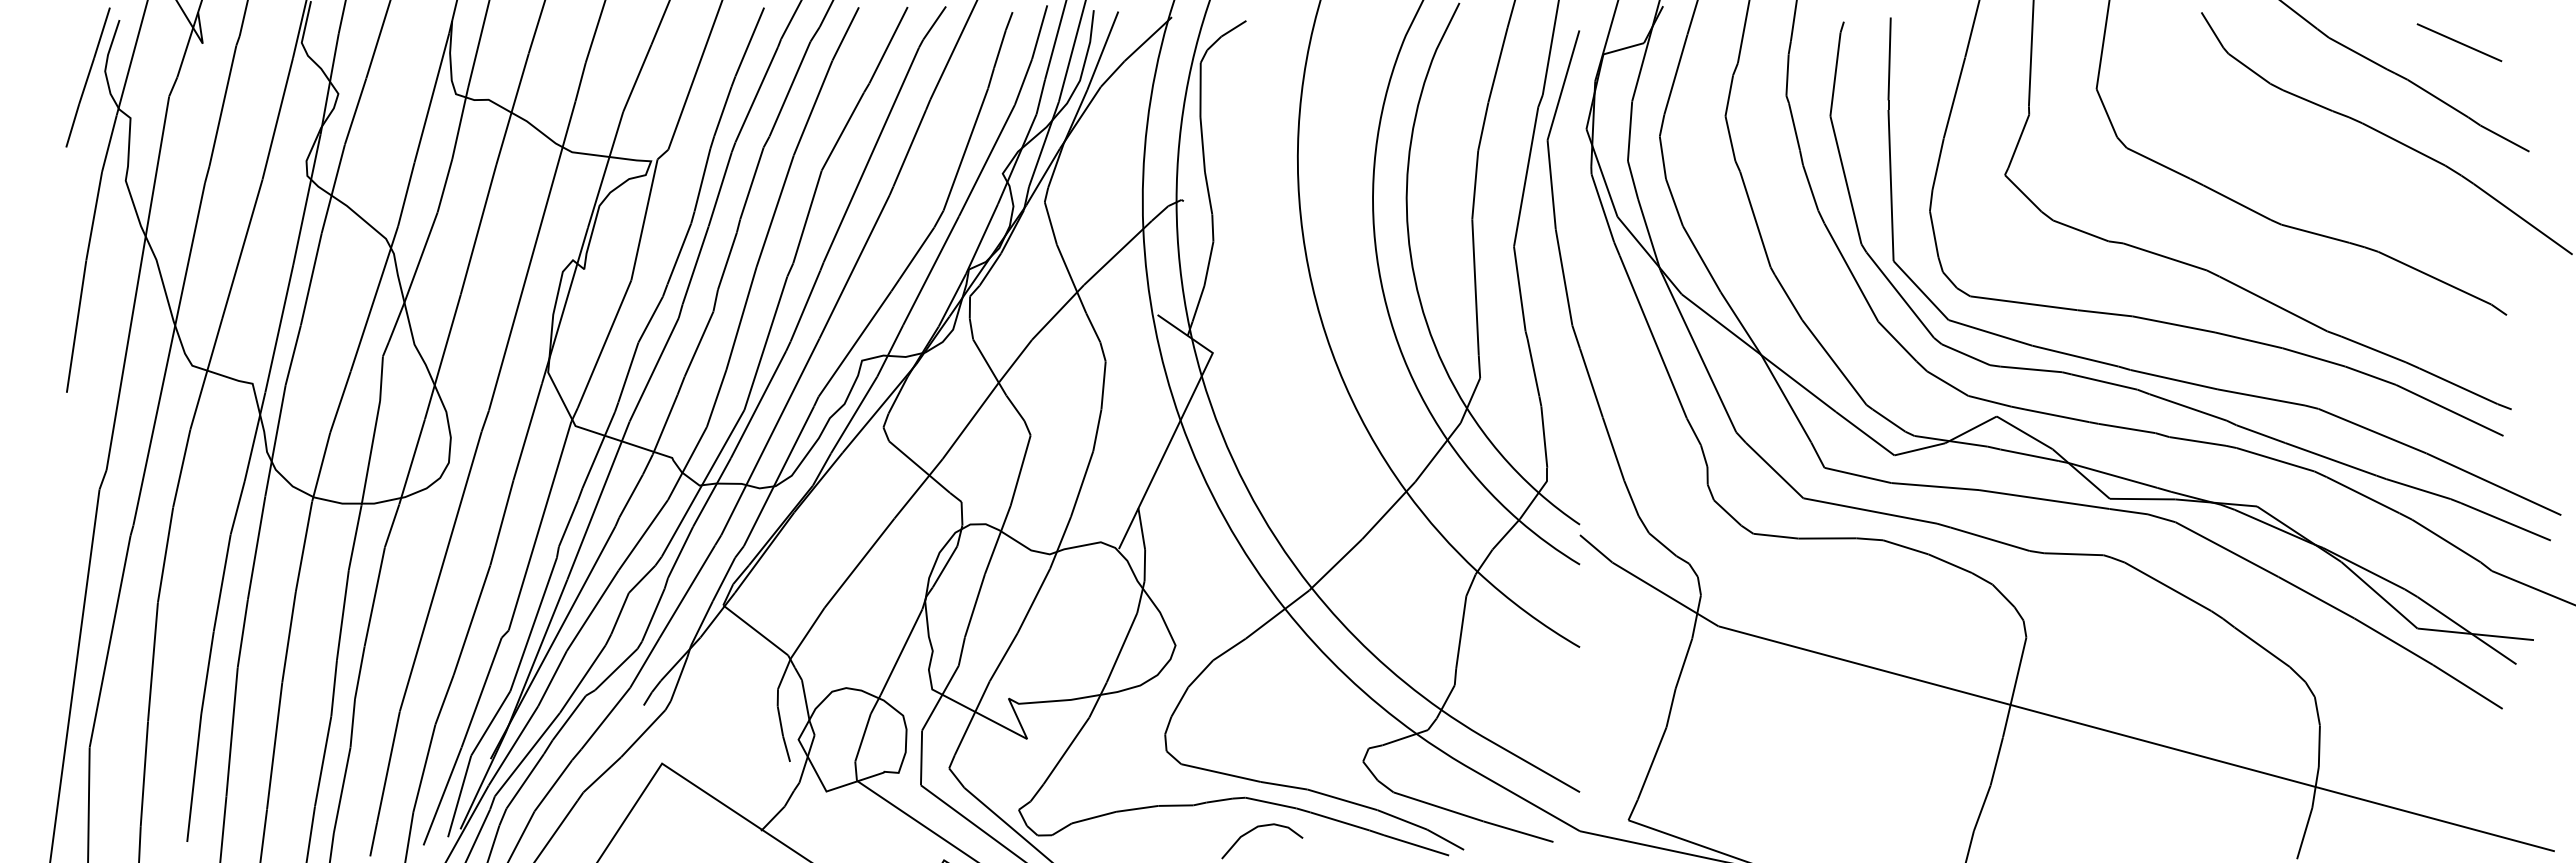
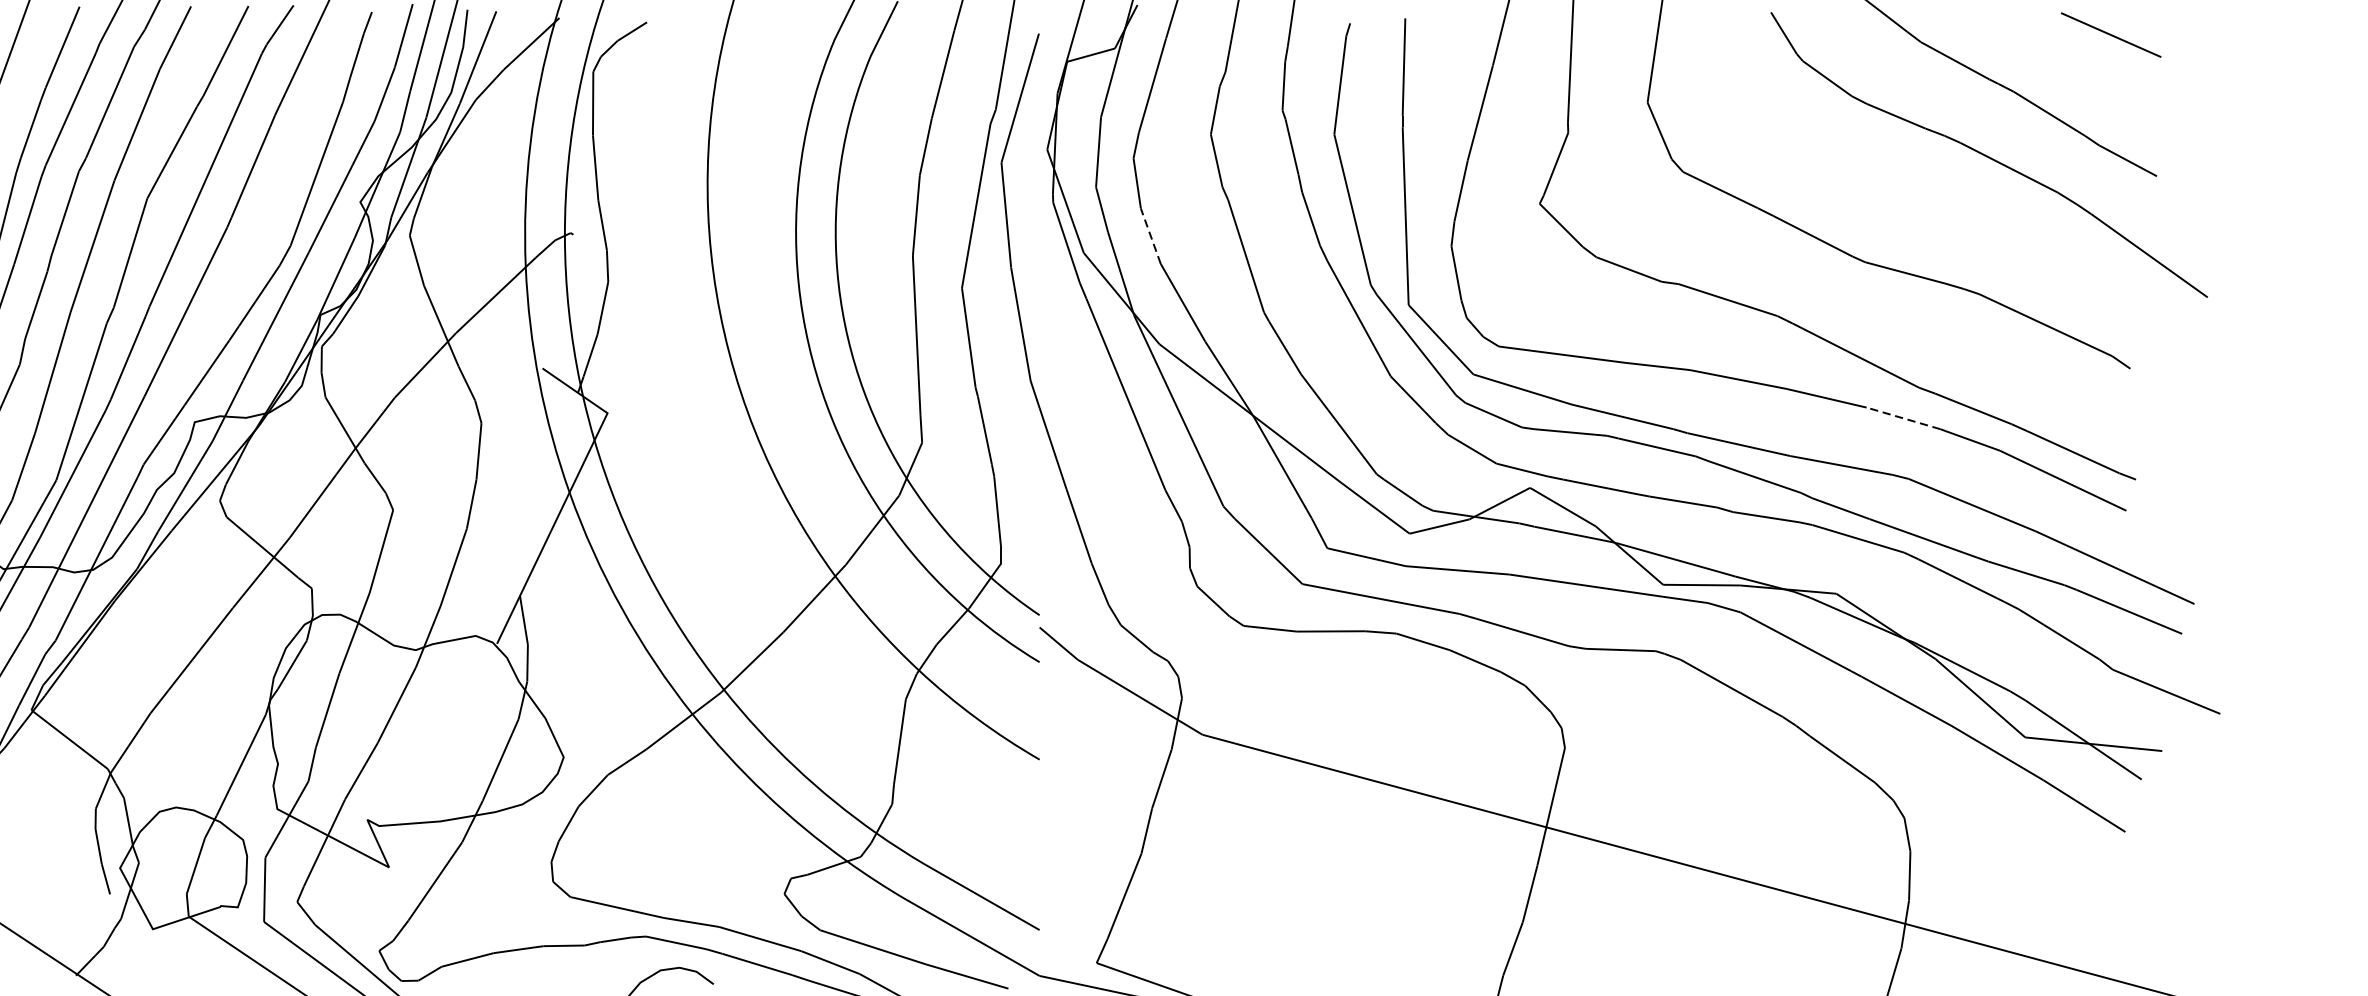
line: (2459, 42) -> (2111, 34), moved
line: (1674, 202) -> (1150, 236), solid -> dashed
line: (2314, 357) -> (1904, 418), solid -> dashed

